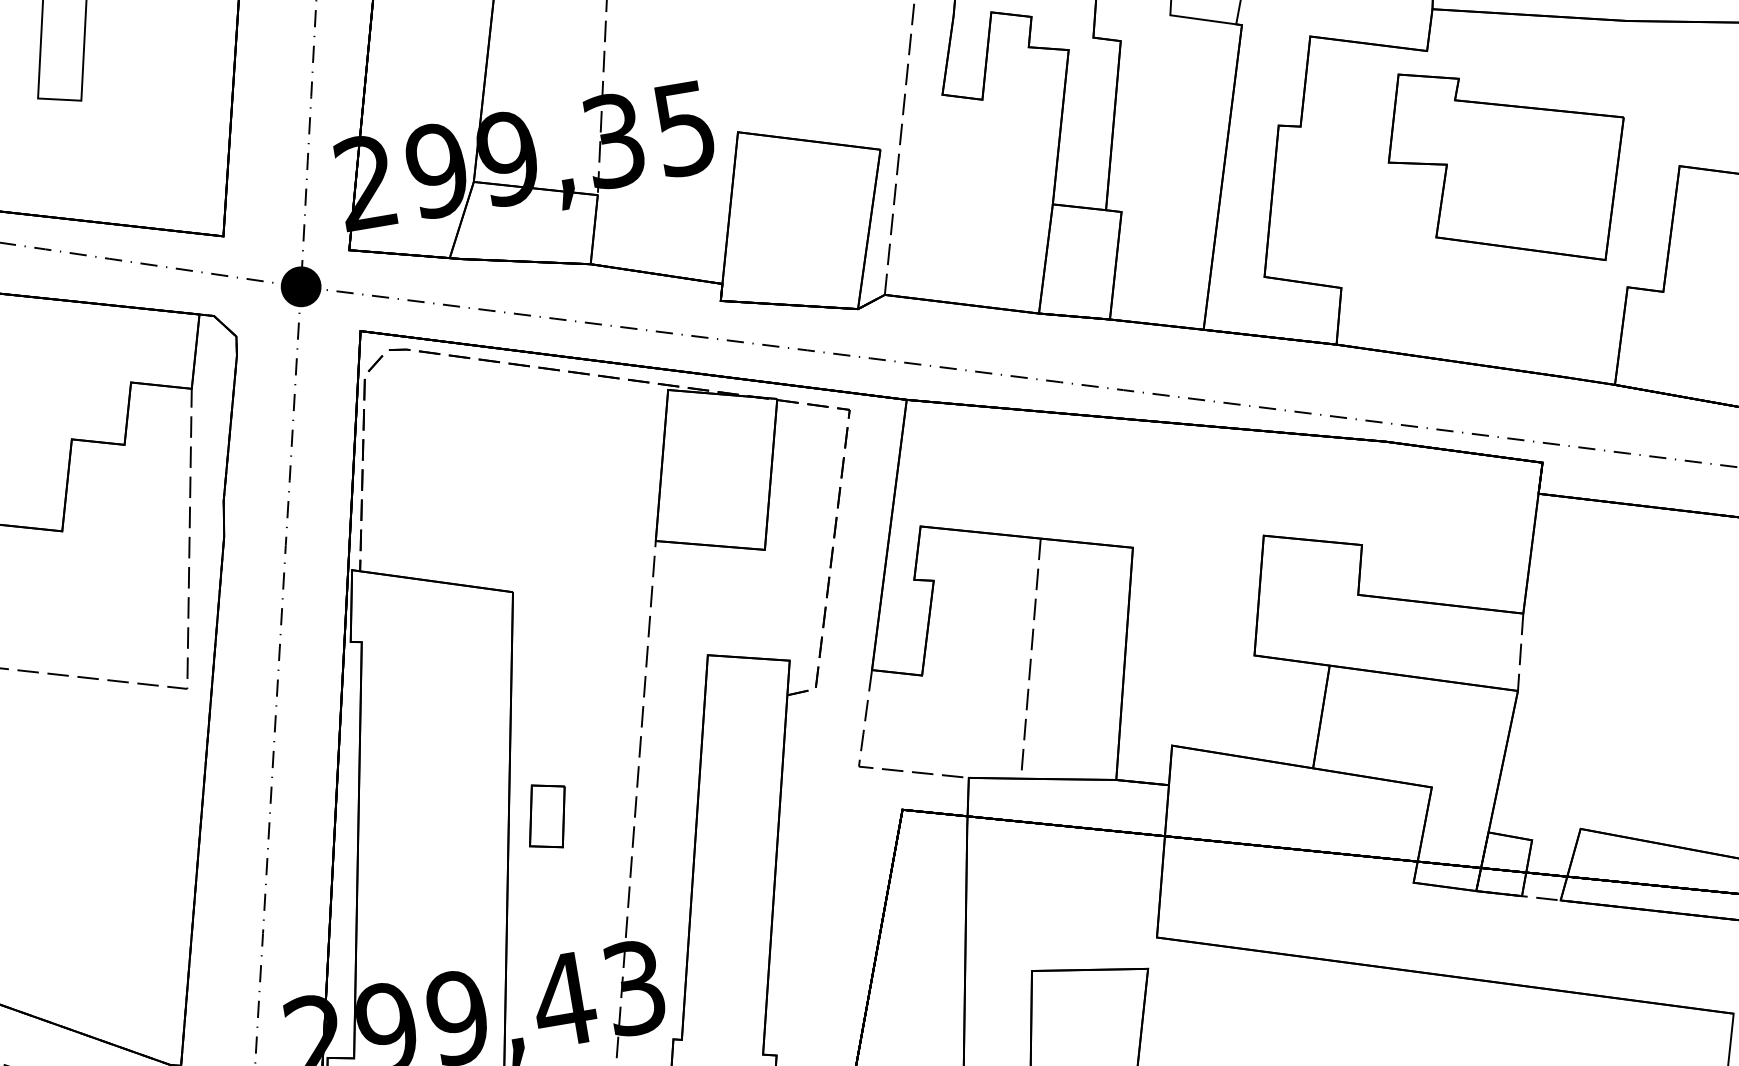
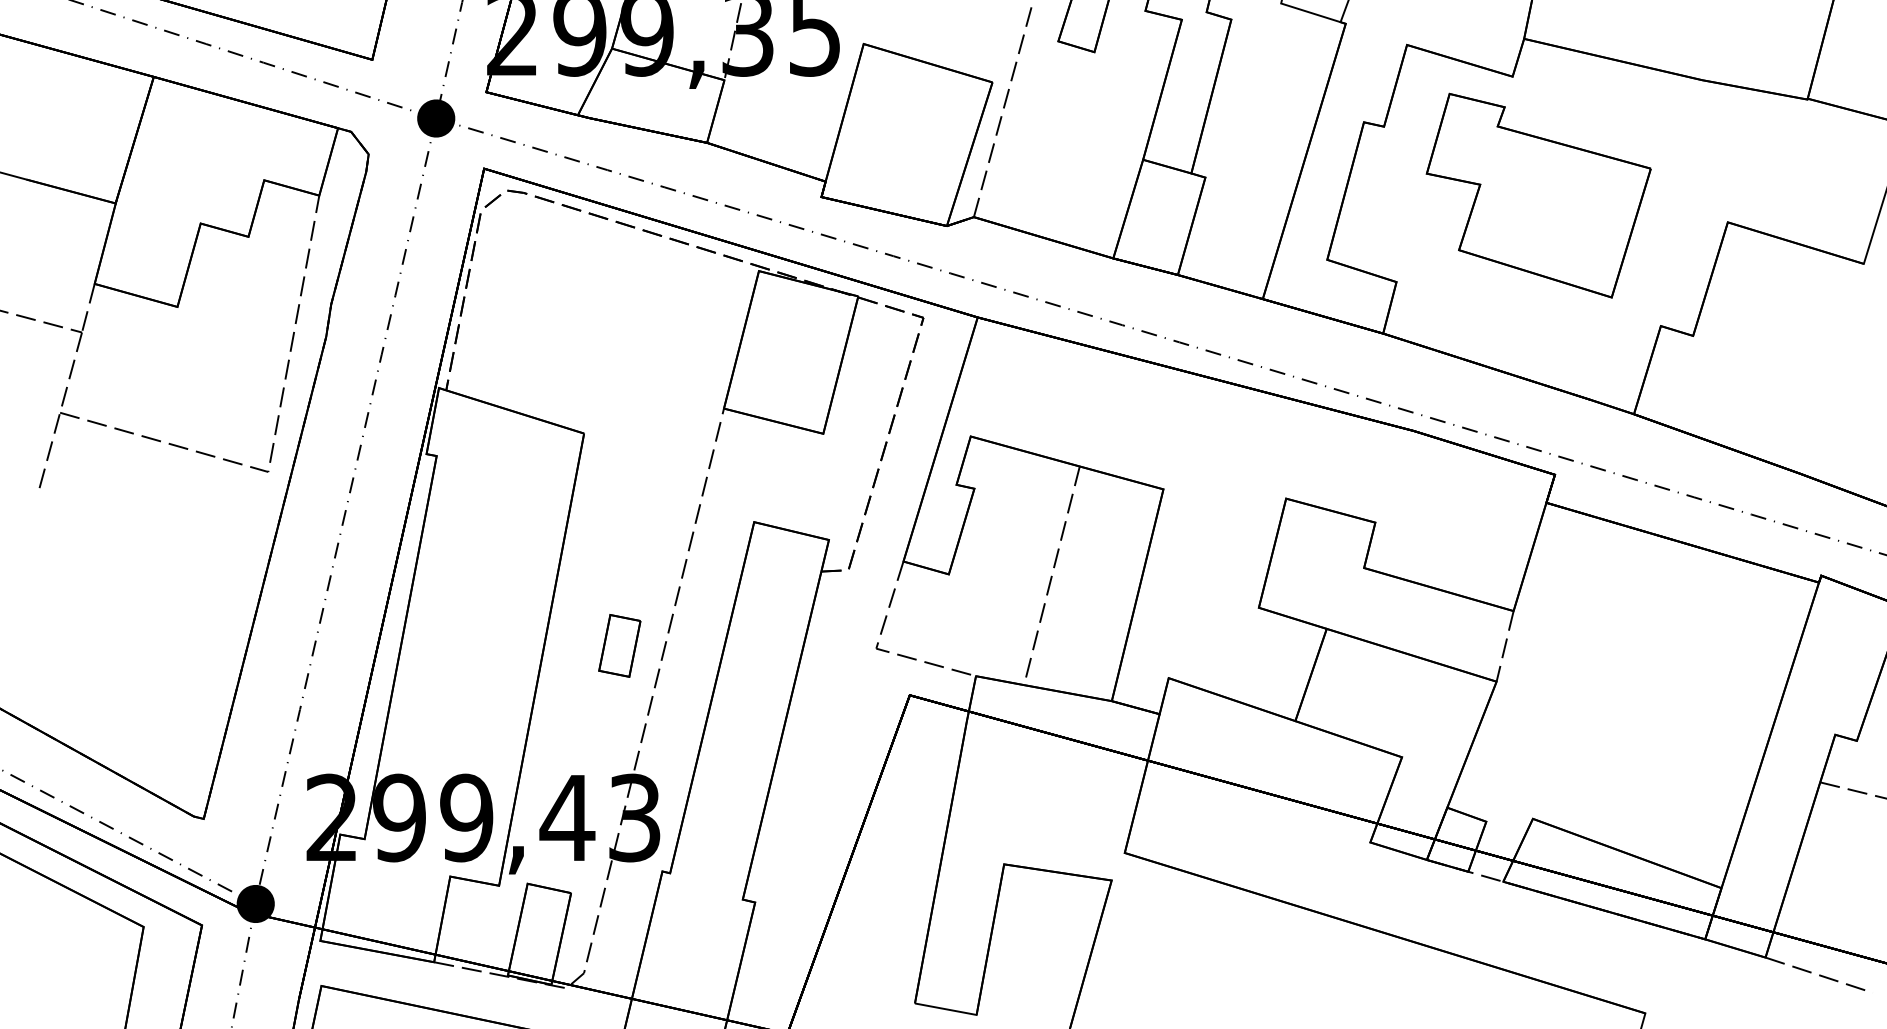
part: (1510, 165) -> (1538, 195), moved
part: (546, 816) -> (619, 645), moved

